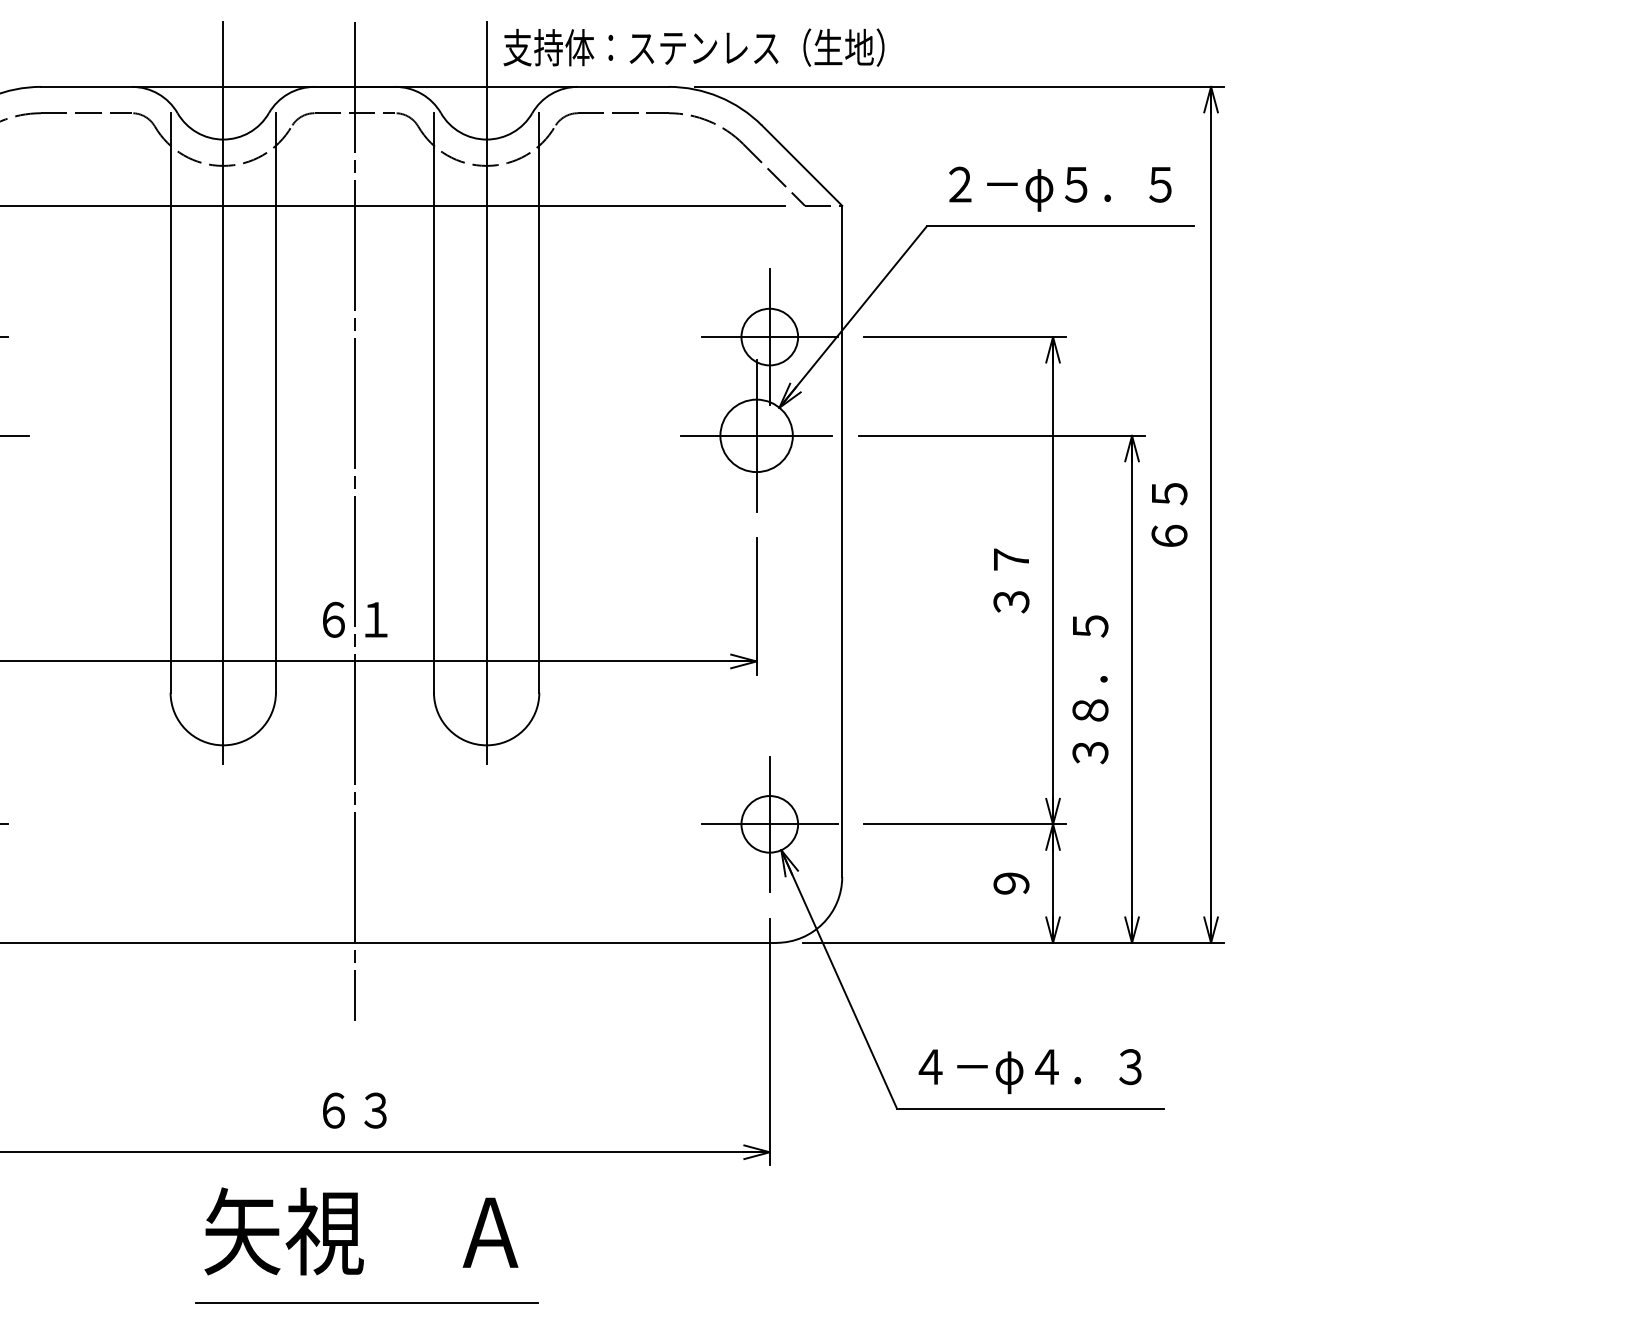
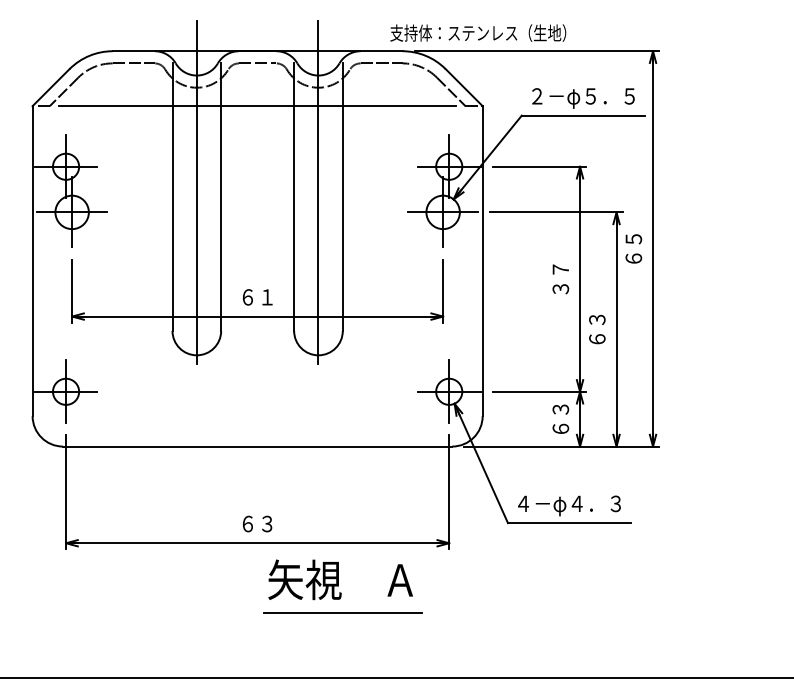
text: (694, 46) -> (478, 32), moved
line: (354, 520) -> (257, 251), removed
text: (1090, 689) -> (597, 329), ３８．５ -> ６３
text: (1010, 882) -> (560, 418), ９ -> ６３
part: (365, 1245) -> (342, 586), moved

